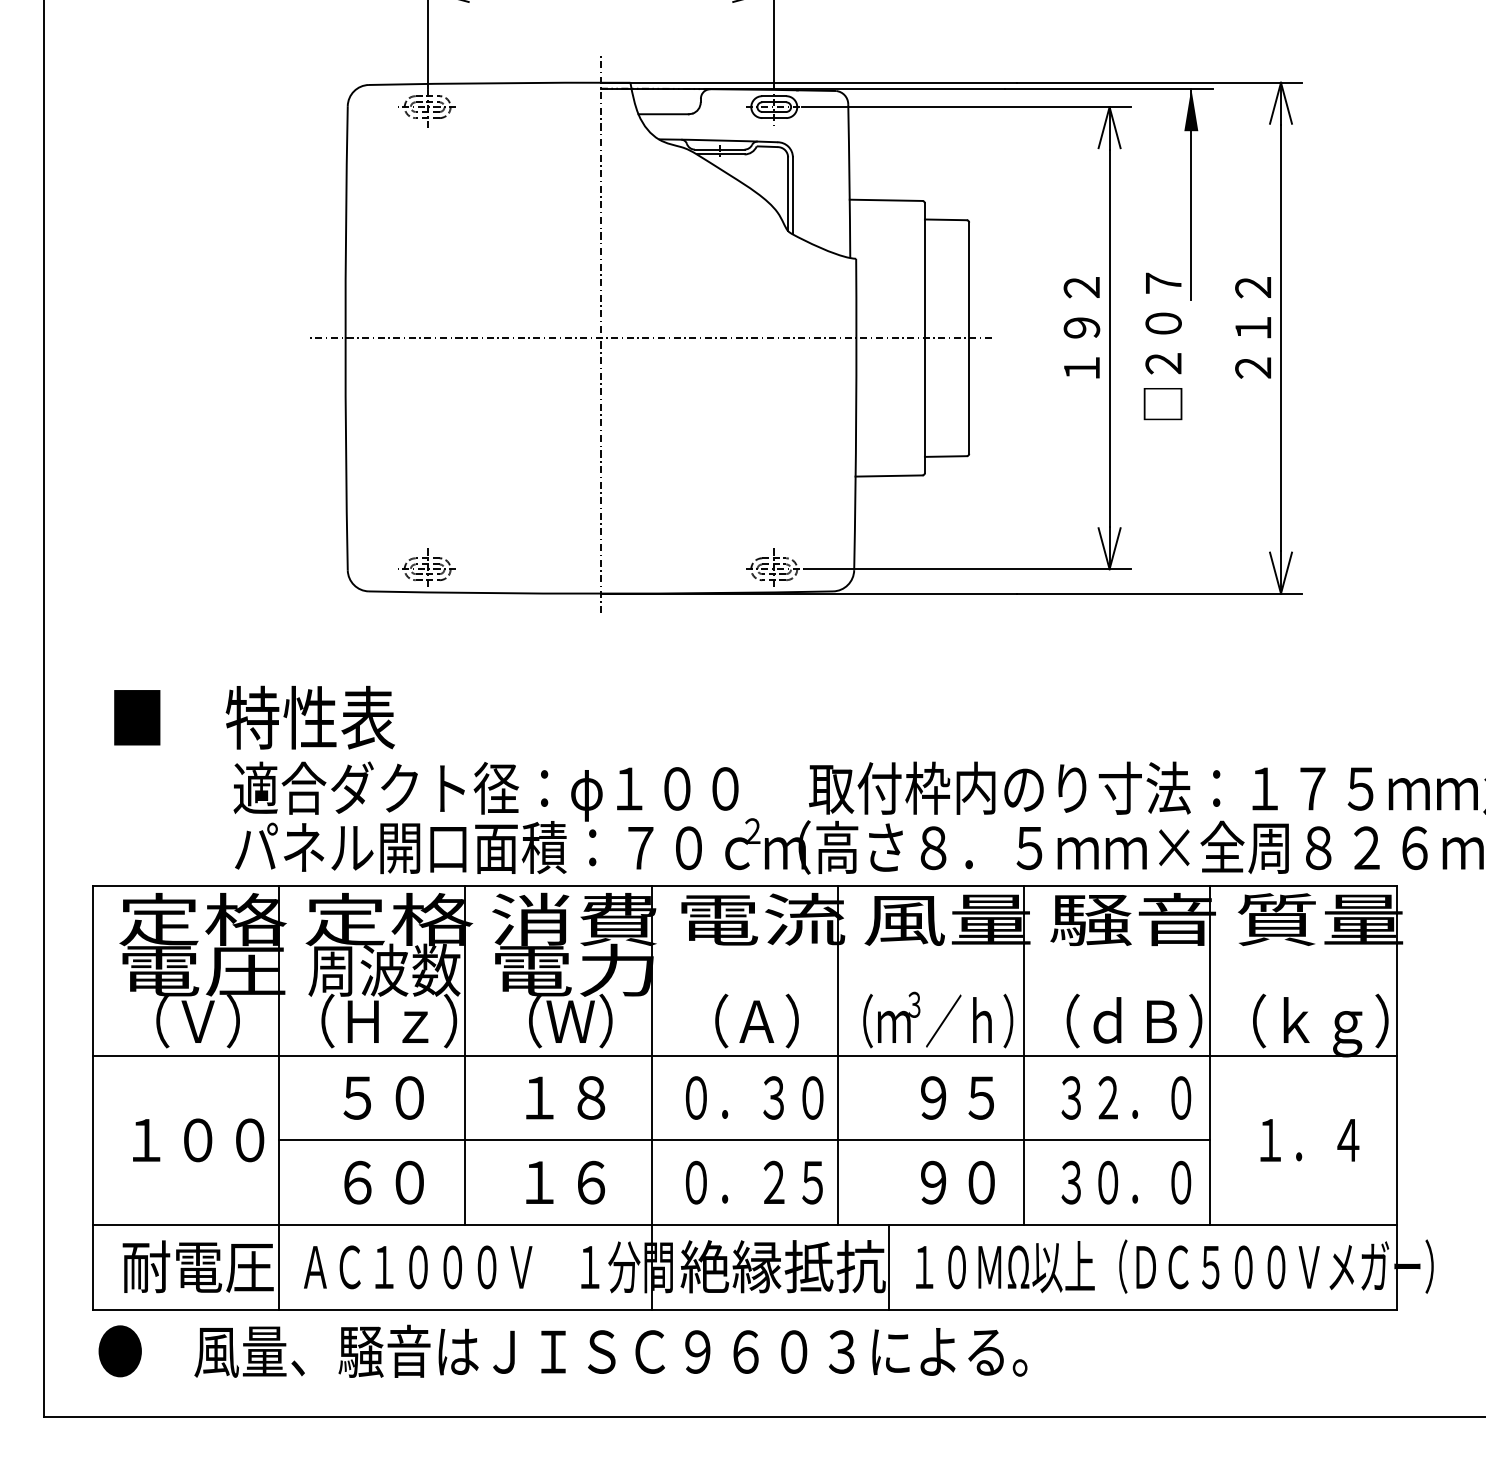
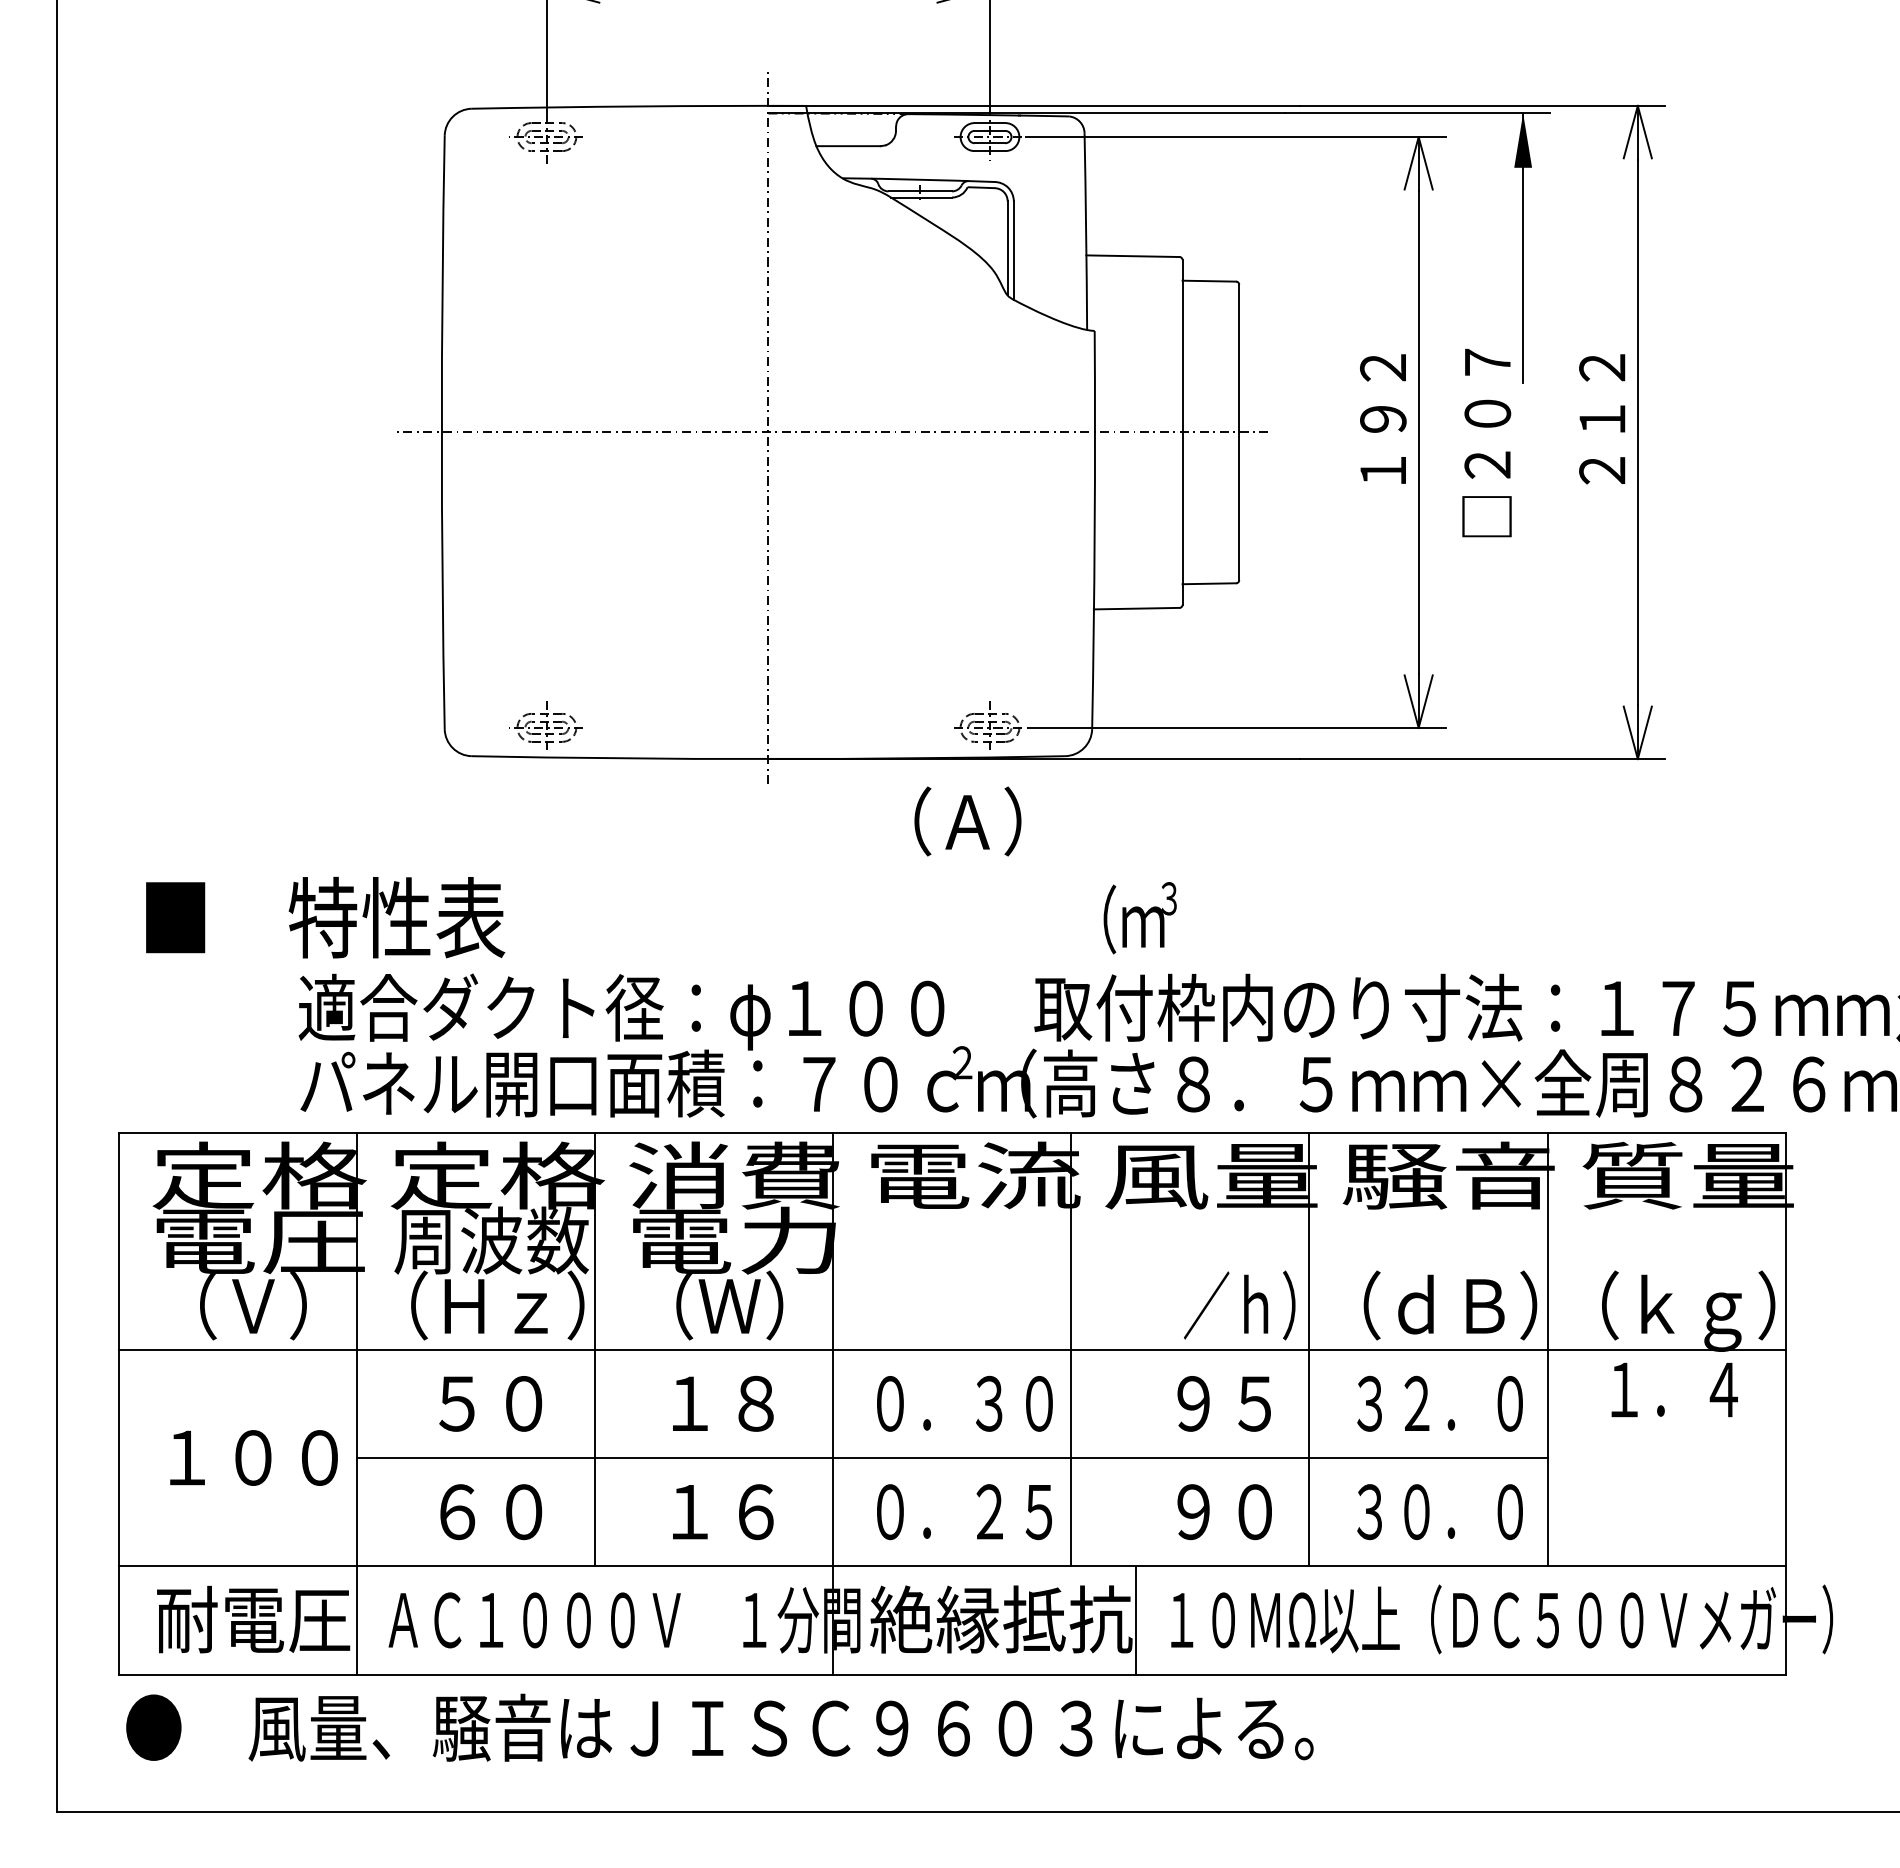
text: (891, 1020) -> (1139, 918), moved
text: (756, 1021) -> (967, 821), moved
text: (1309, 1139) -> (1674, 1389), moved

